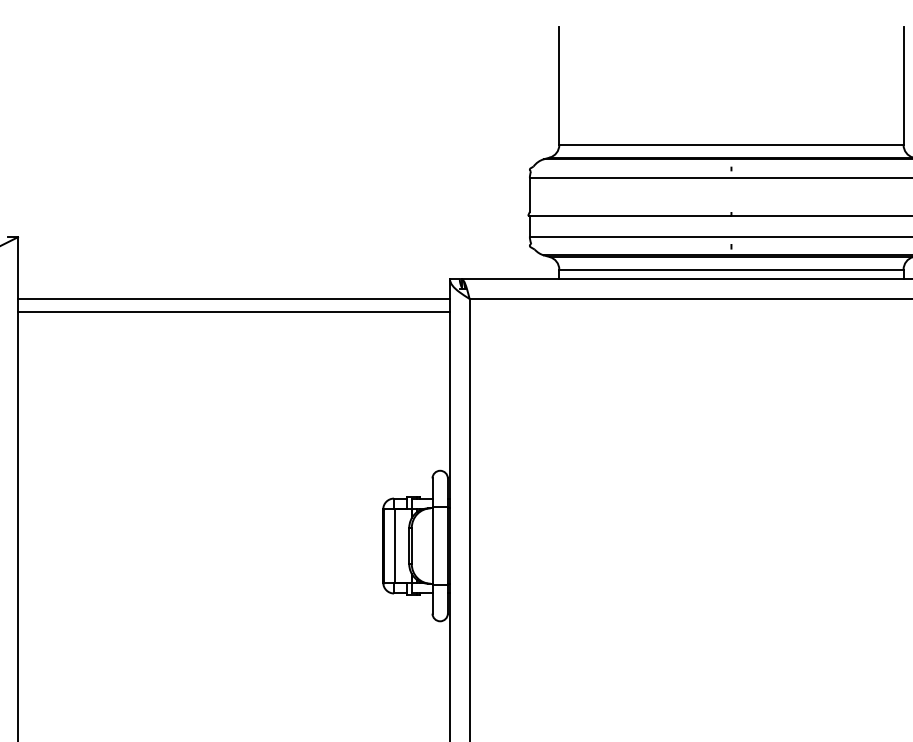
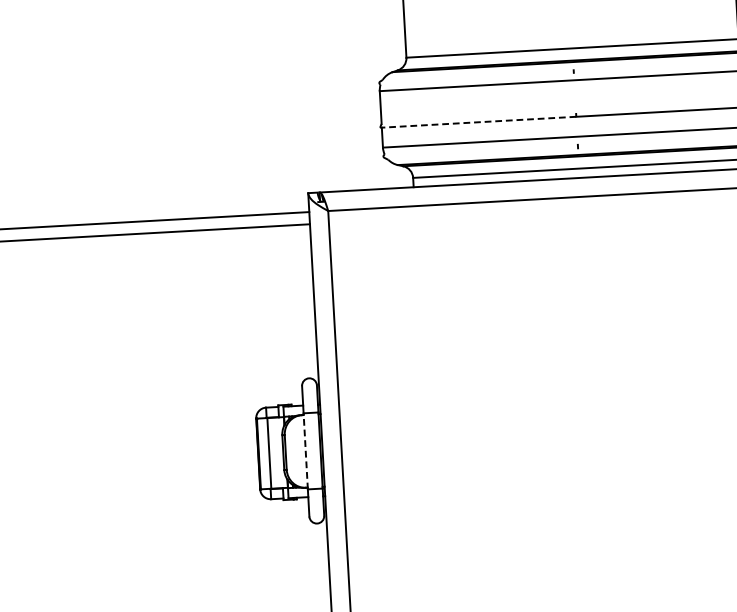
line: (629, 215) -> (477, 121), solid -> dashed
line: (432, 545) -> (305, 450), solid -> dashed

